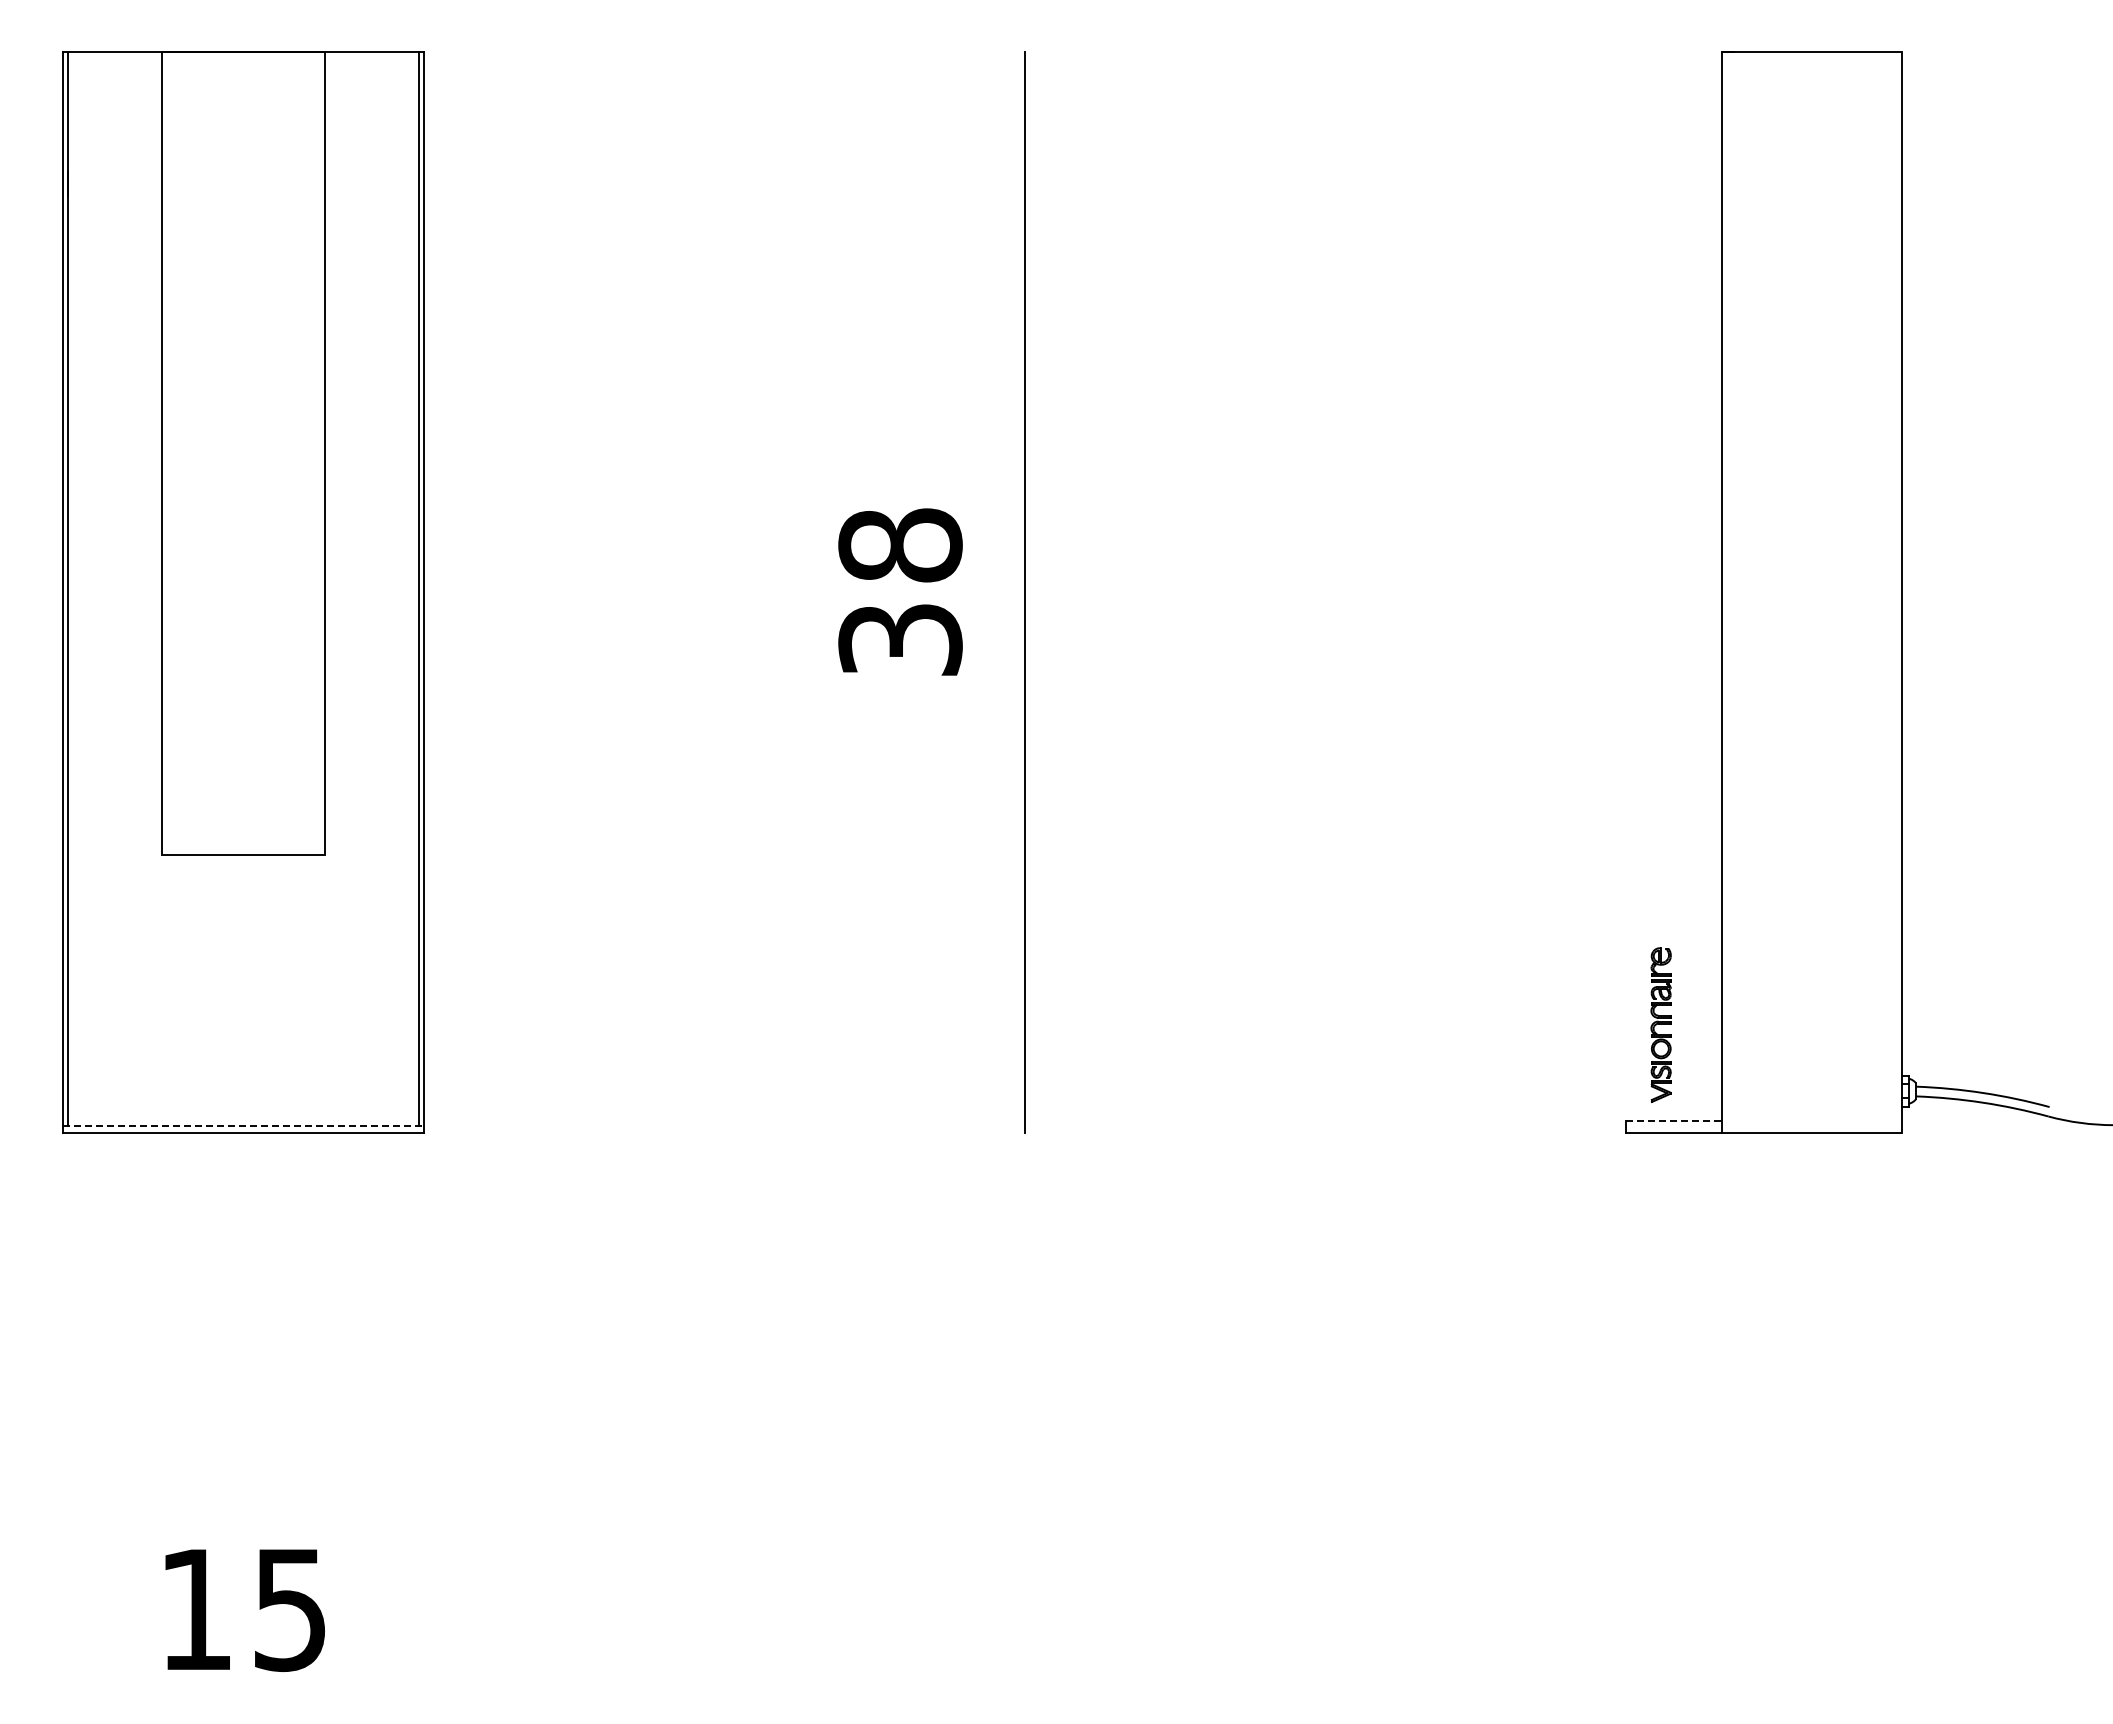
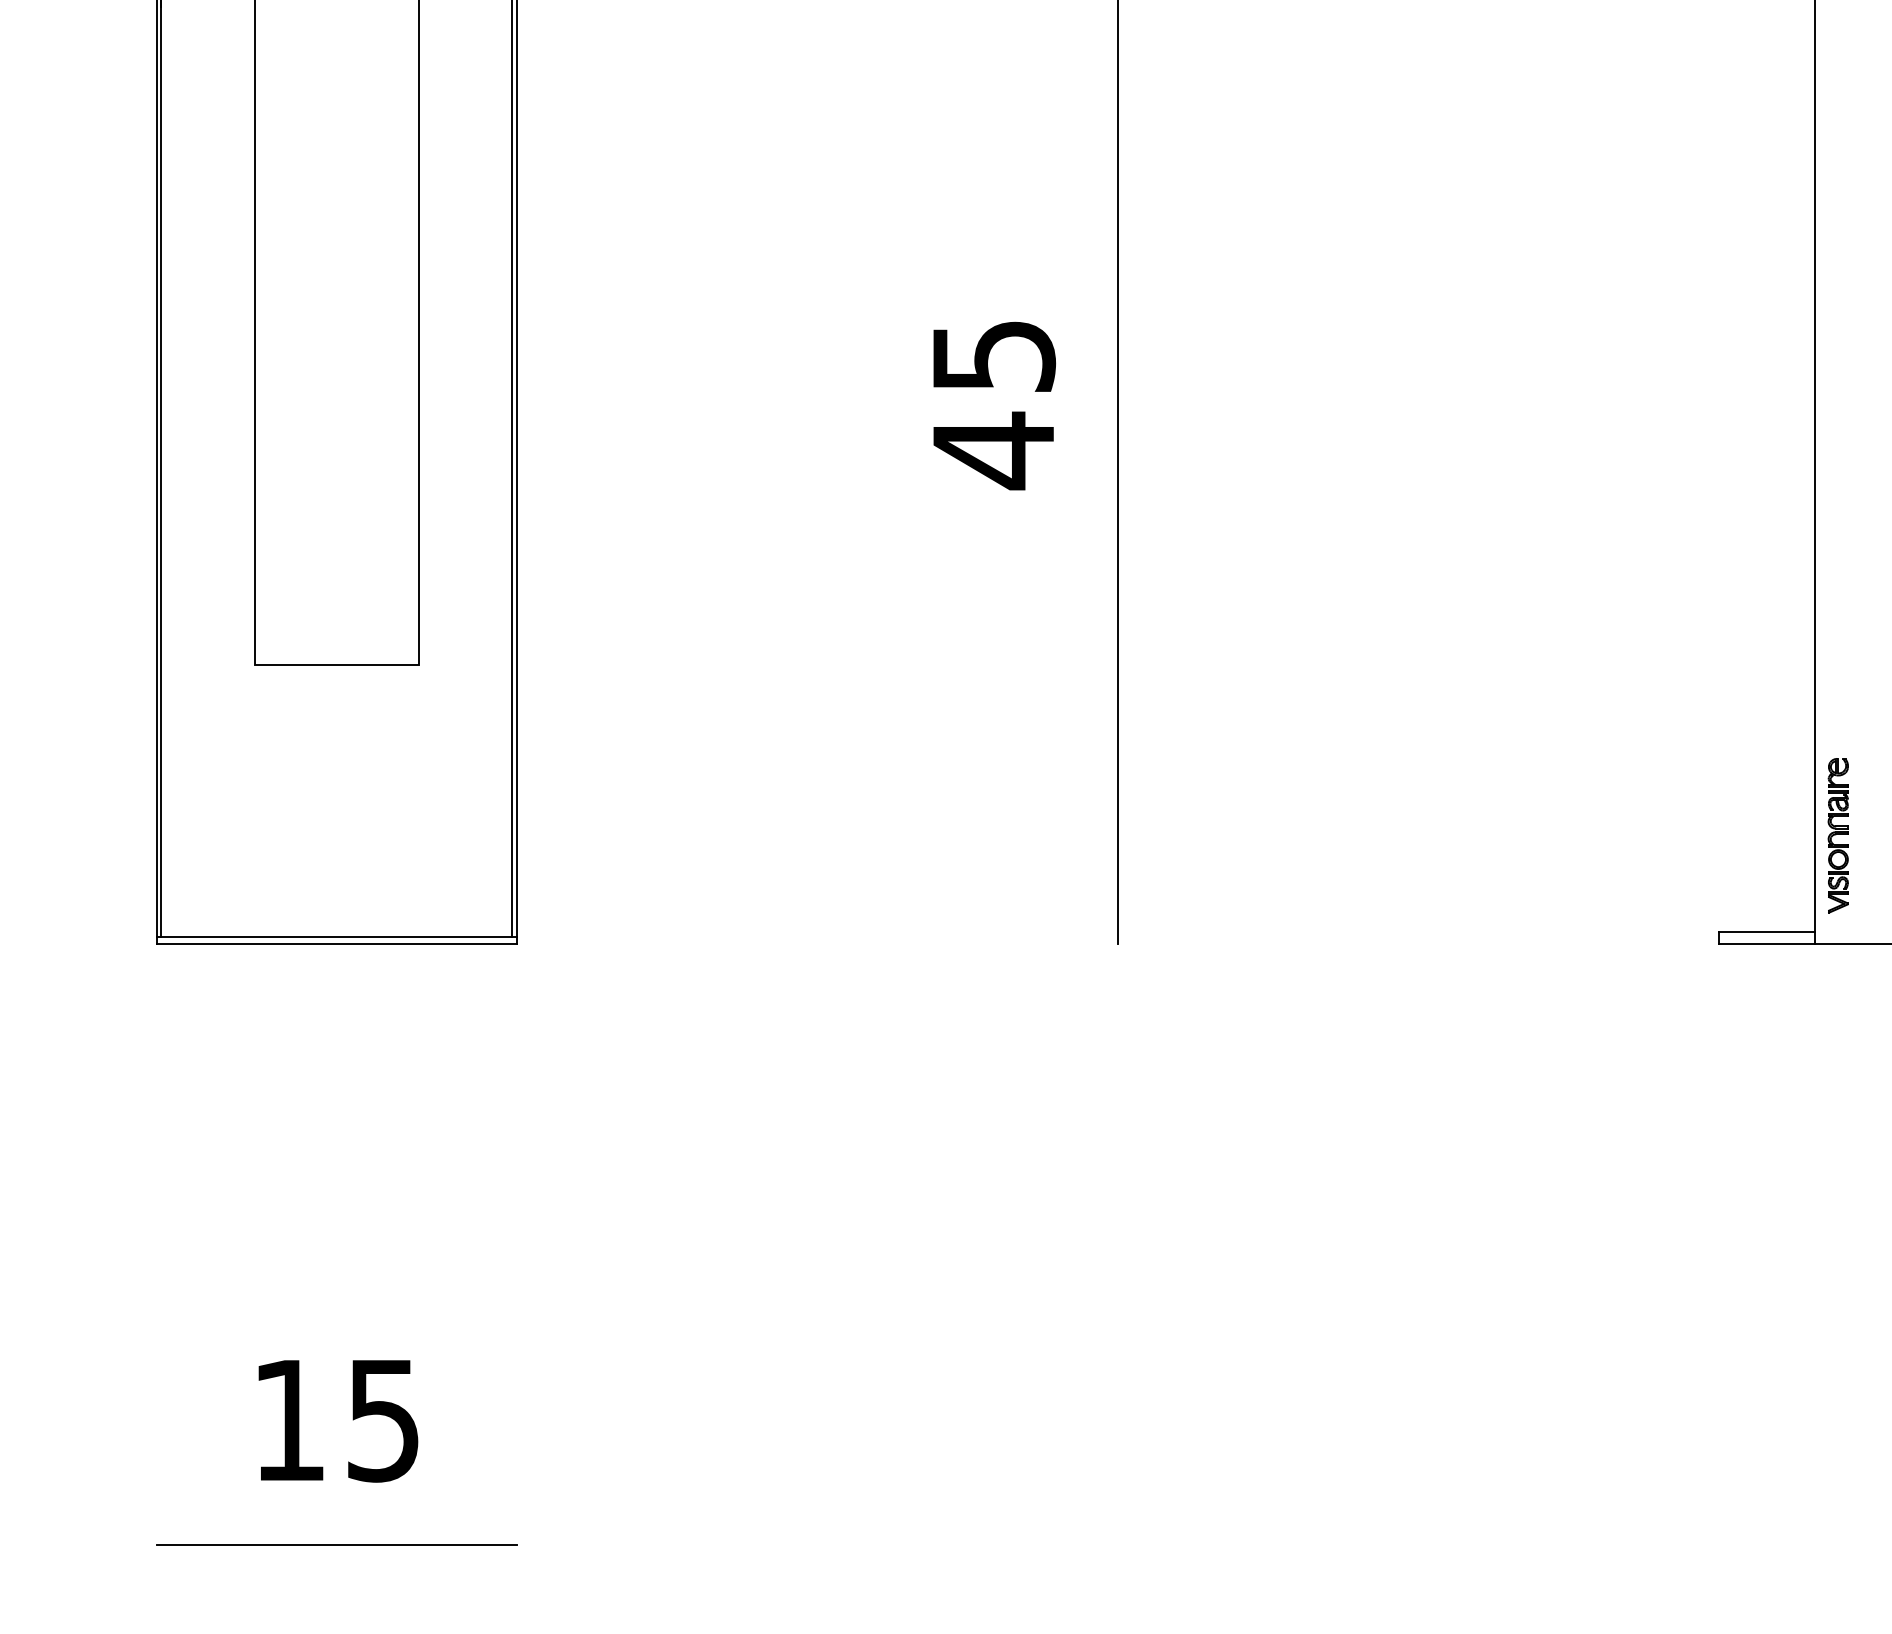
text: (900, 593) -> (993, 404), 38 -> 45
part: (1660, 1024) -> (1837, 835), moved
line: (1674, 1121) -> (1767, 932), dashed -> solid
line: (244, 1126) -> (337, 937), dashed -> solid

